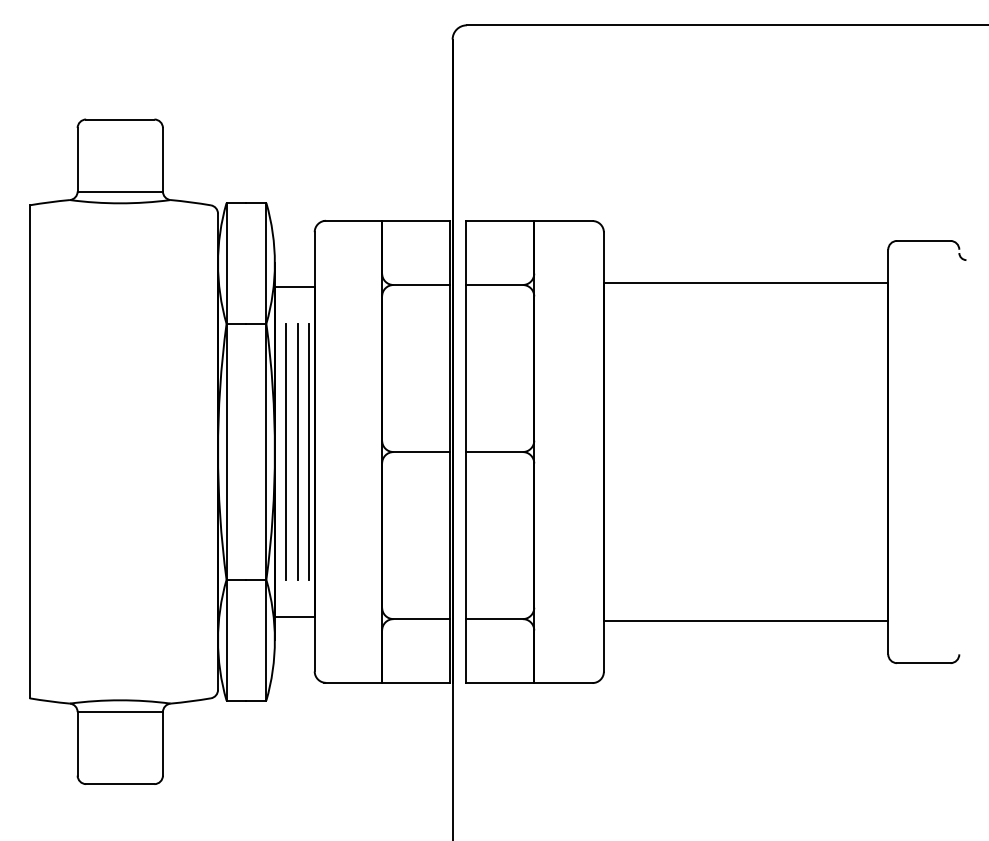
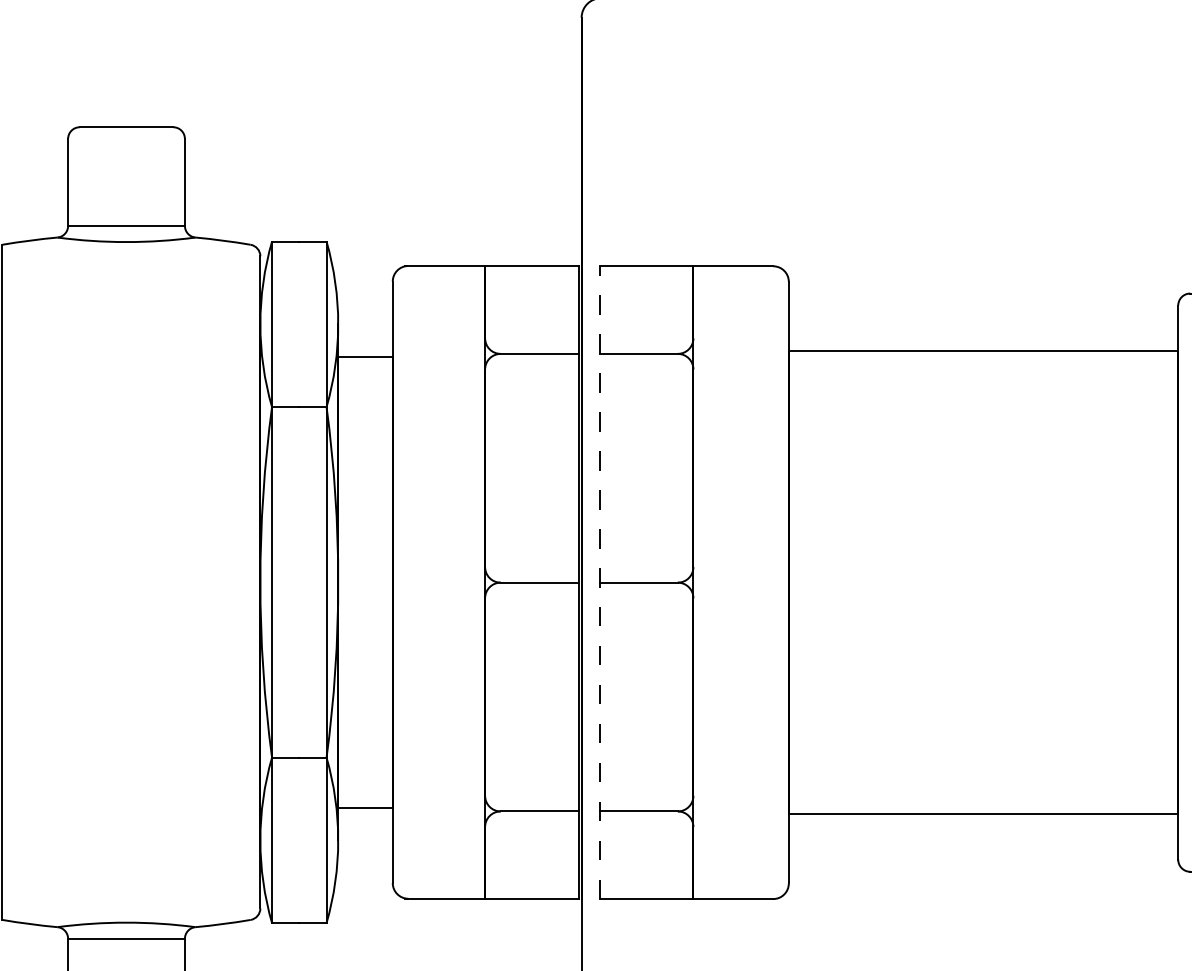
line: (286, 451) -> (354, 581), removed
line: (297, 451) -> (369, 581), removed
line: (309, 451) -> (385, 581), removed
line: (466, 451) -> (600, 581), solid -> dashed

